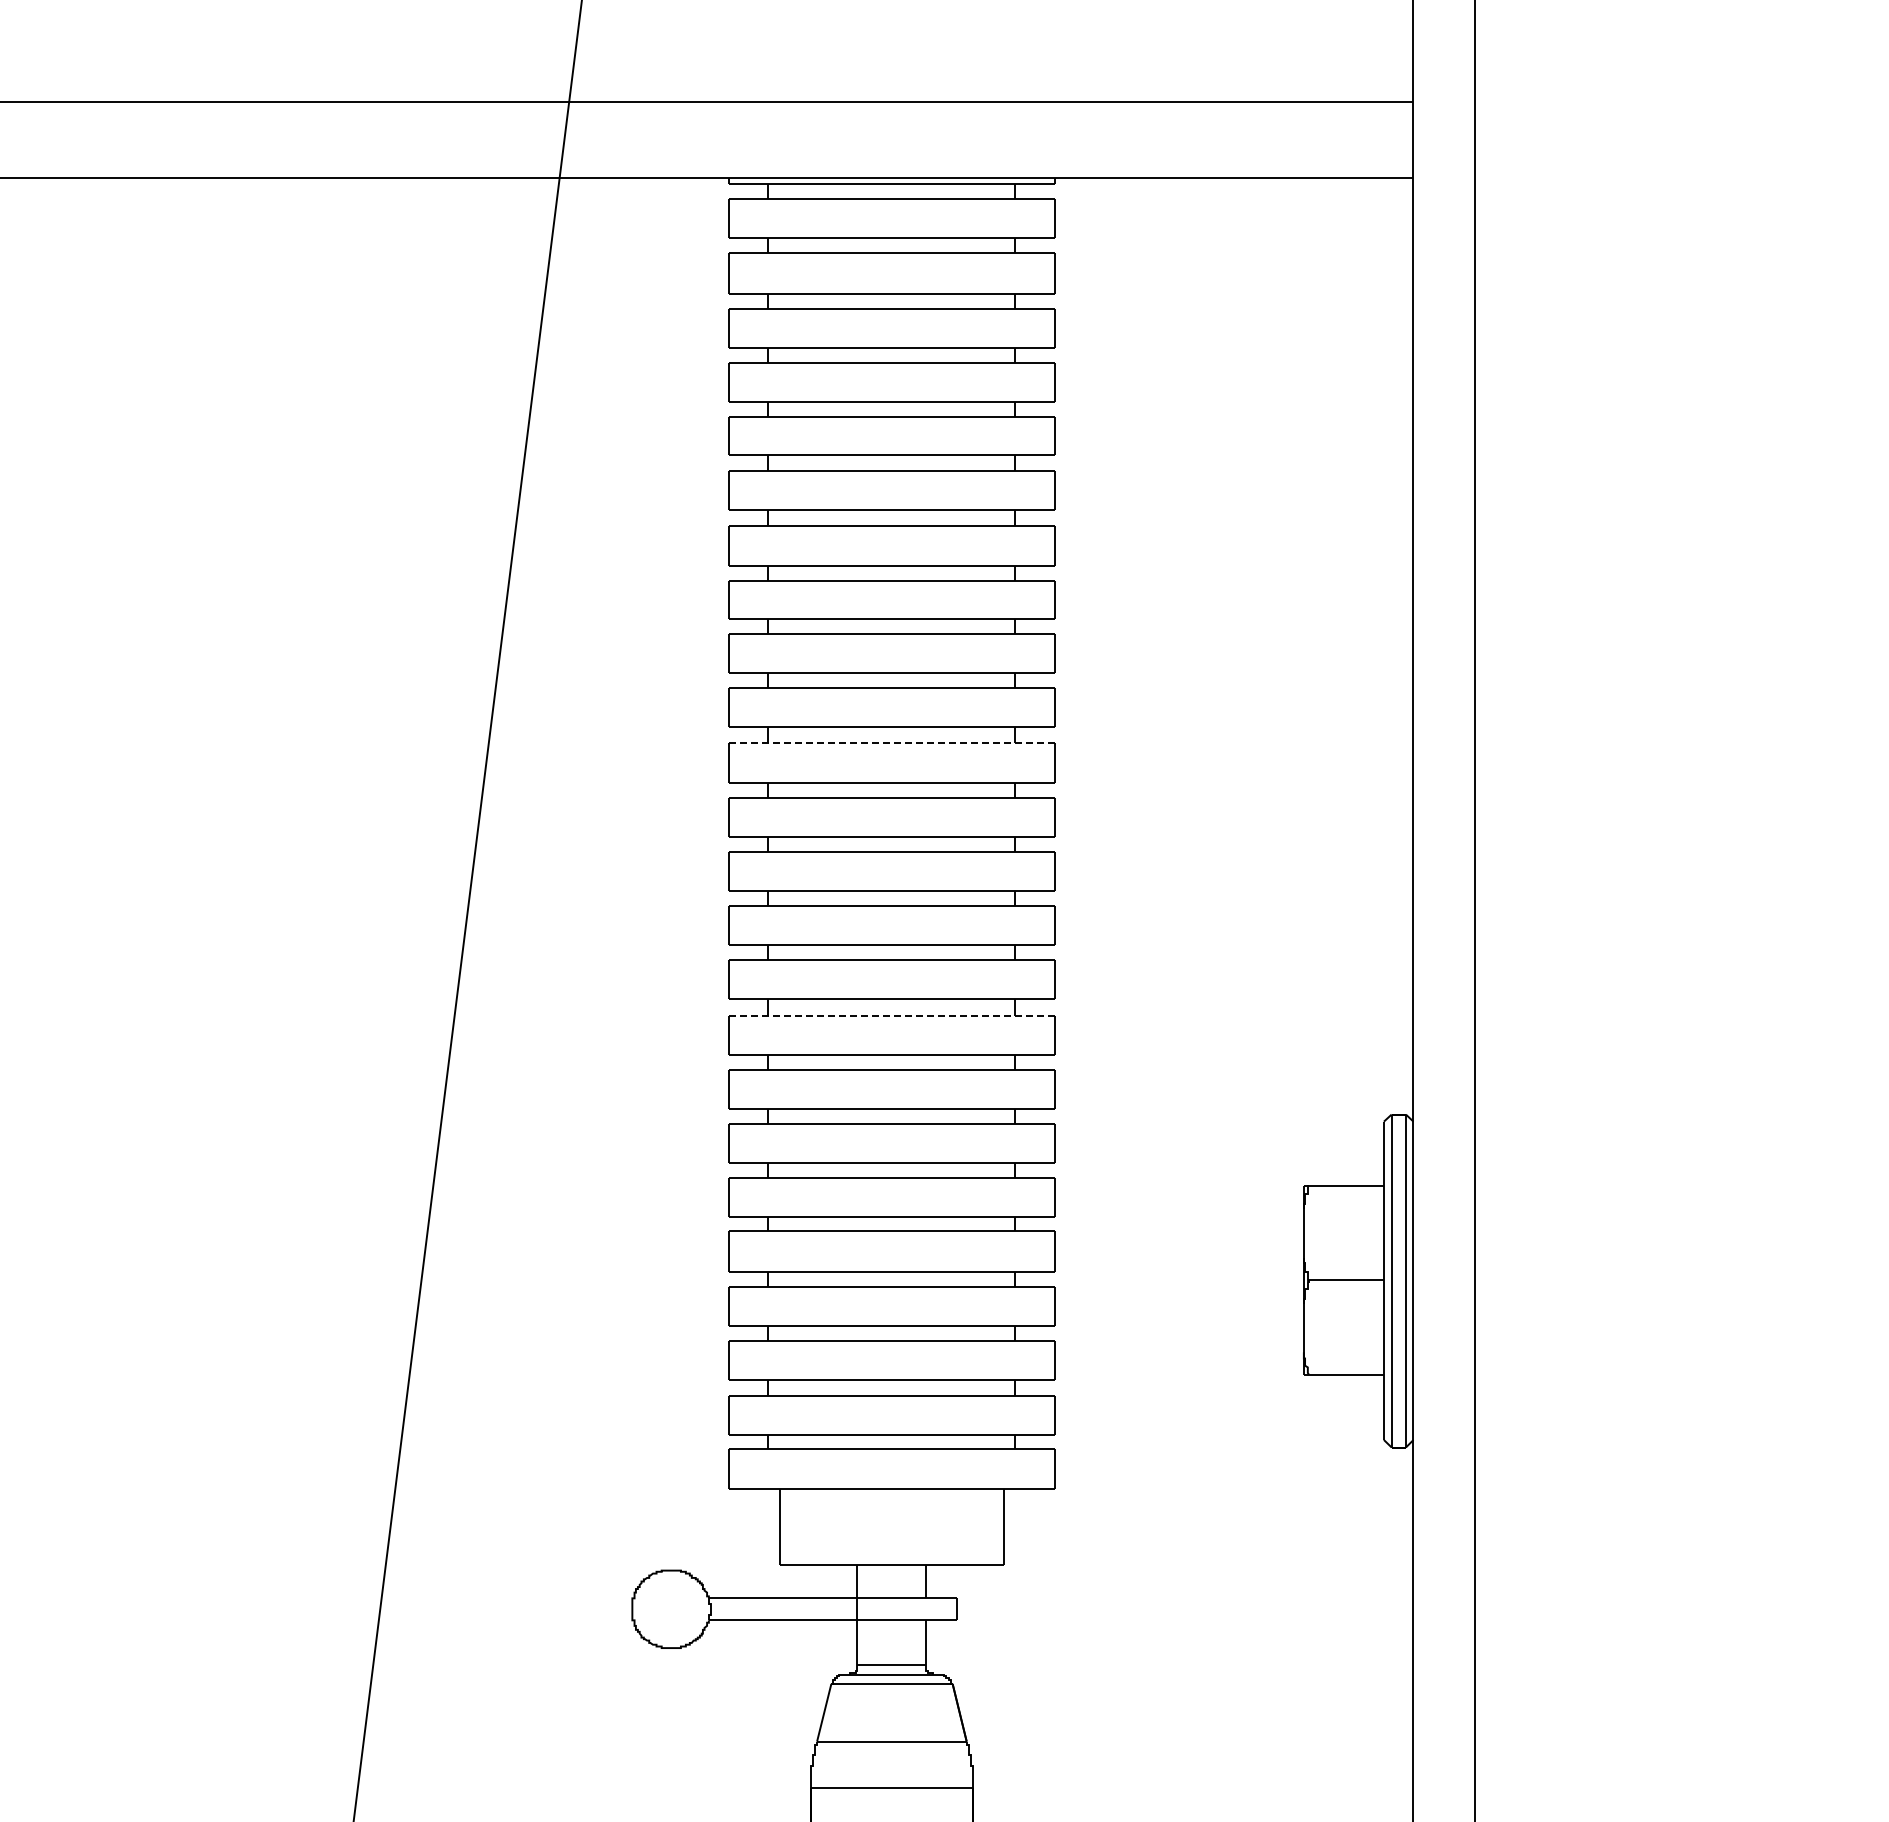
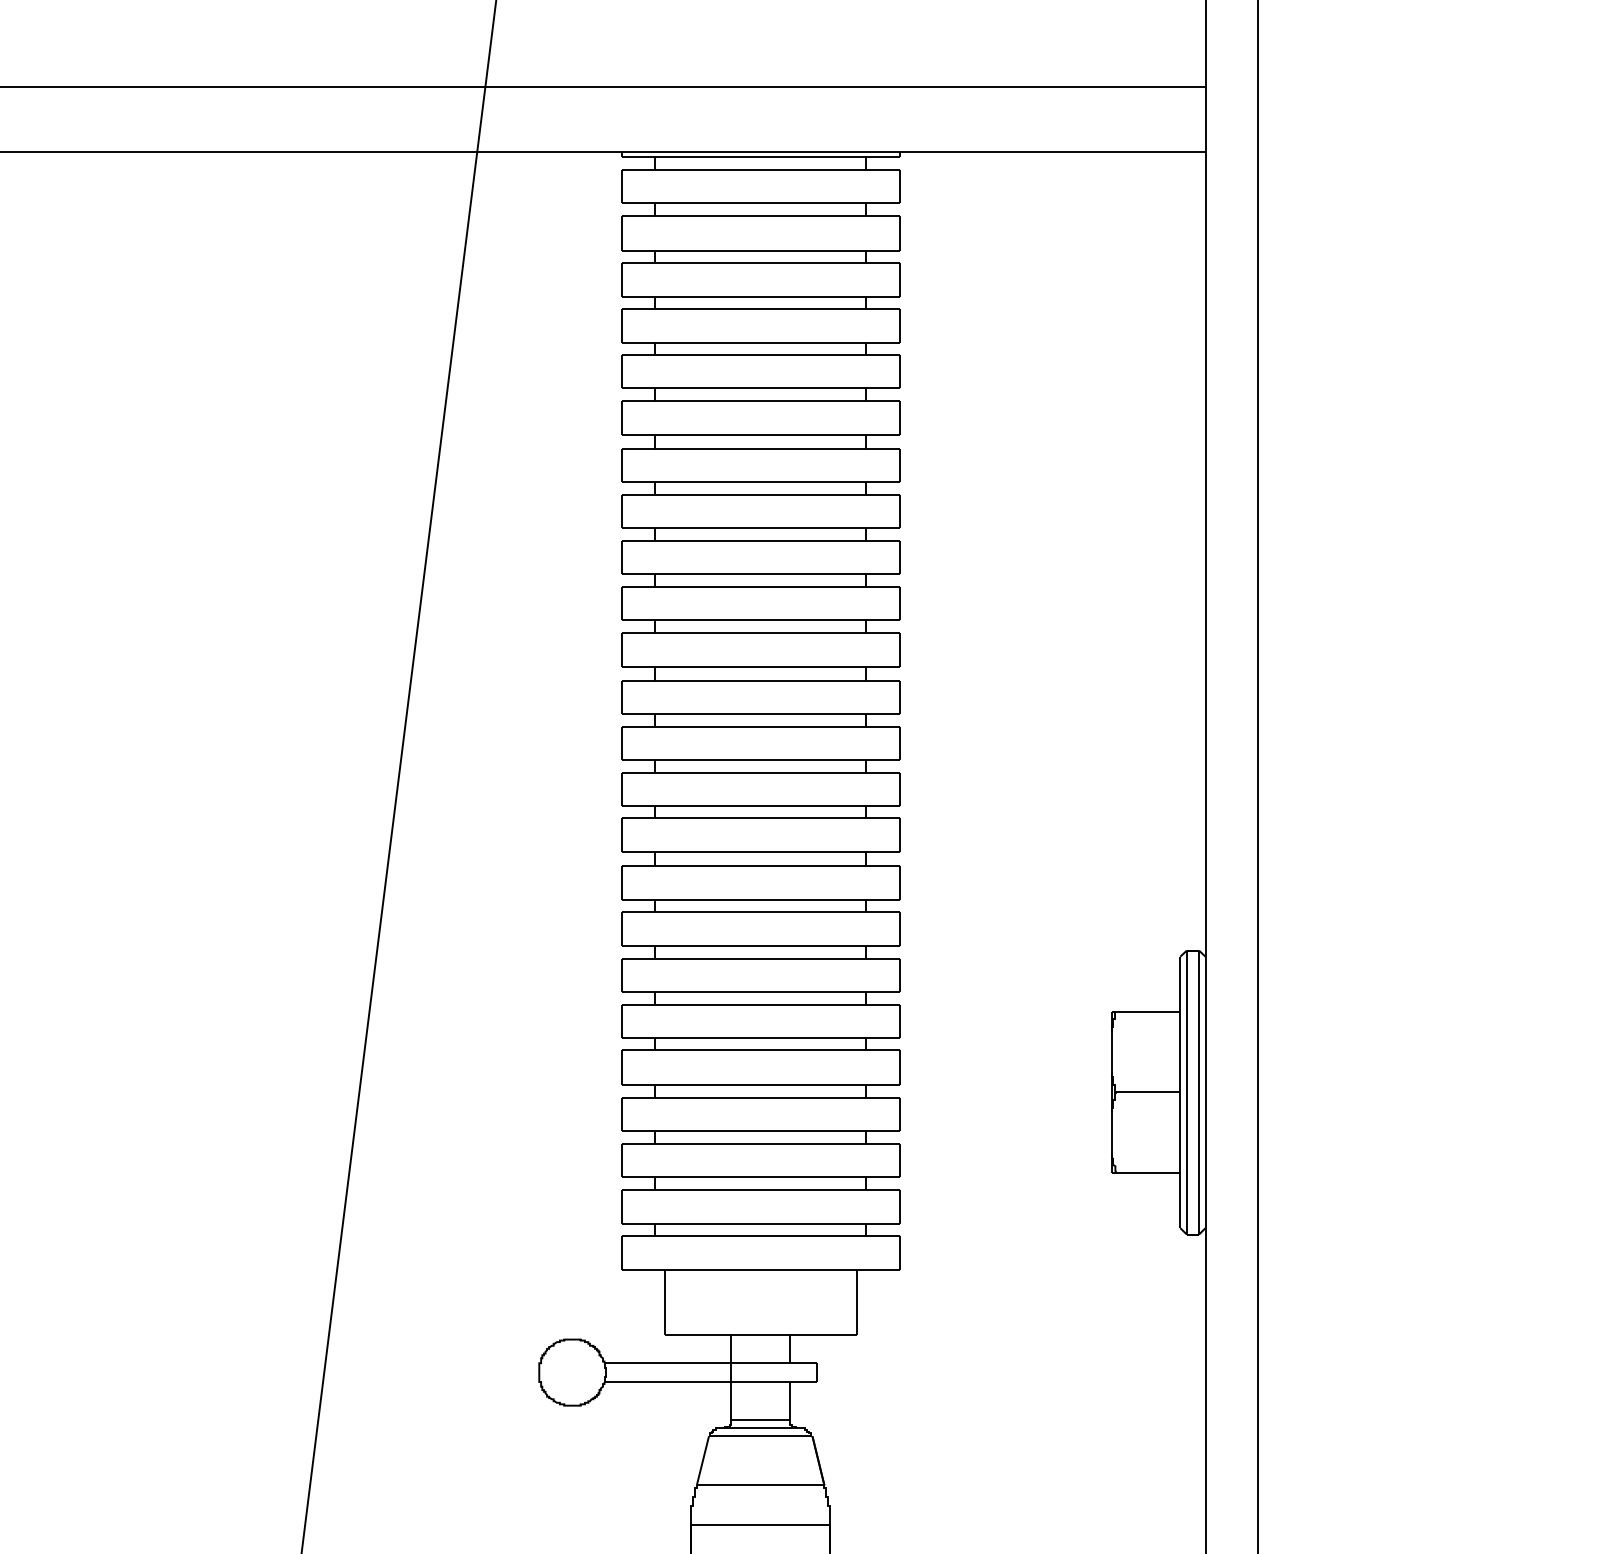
line: (892, 742) -> (761, 633), dashed -> solid
line: (892, 1015) -> (761, 866), dashed -> solid

